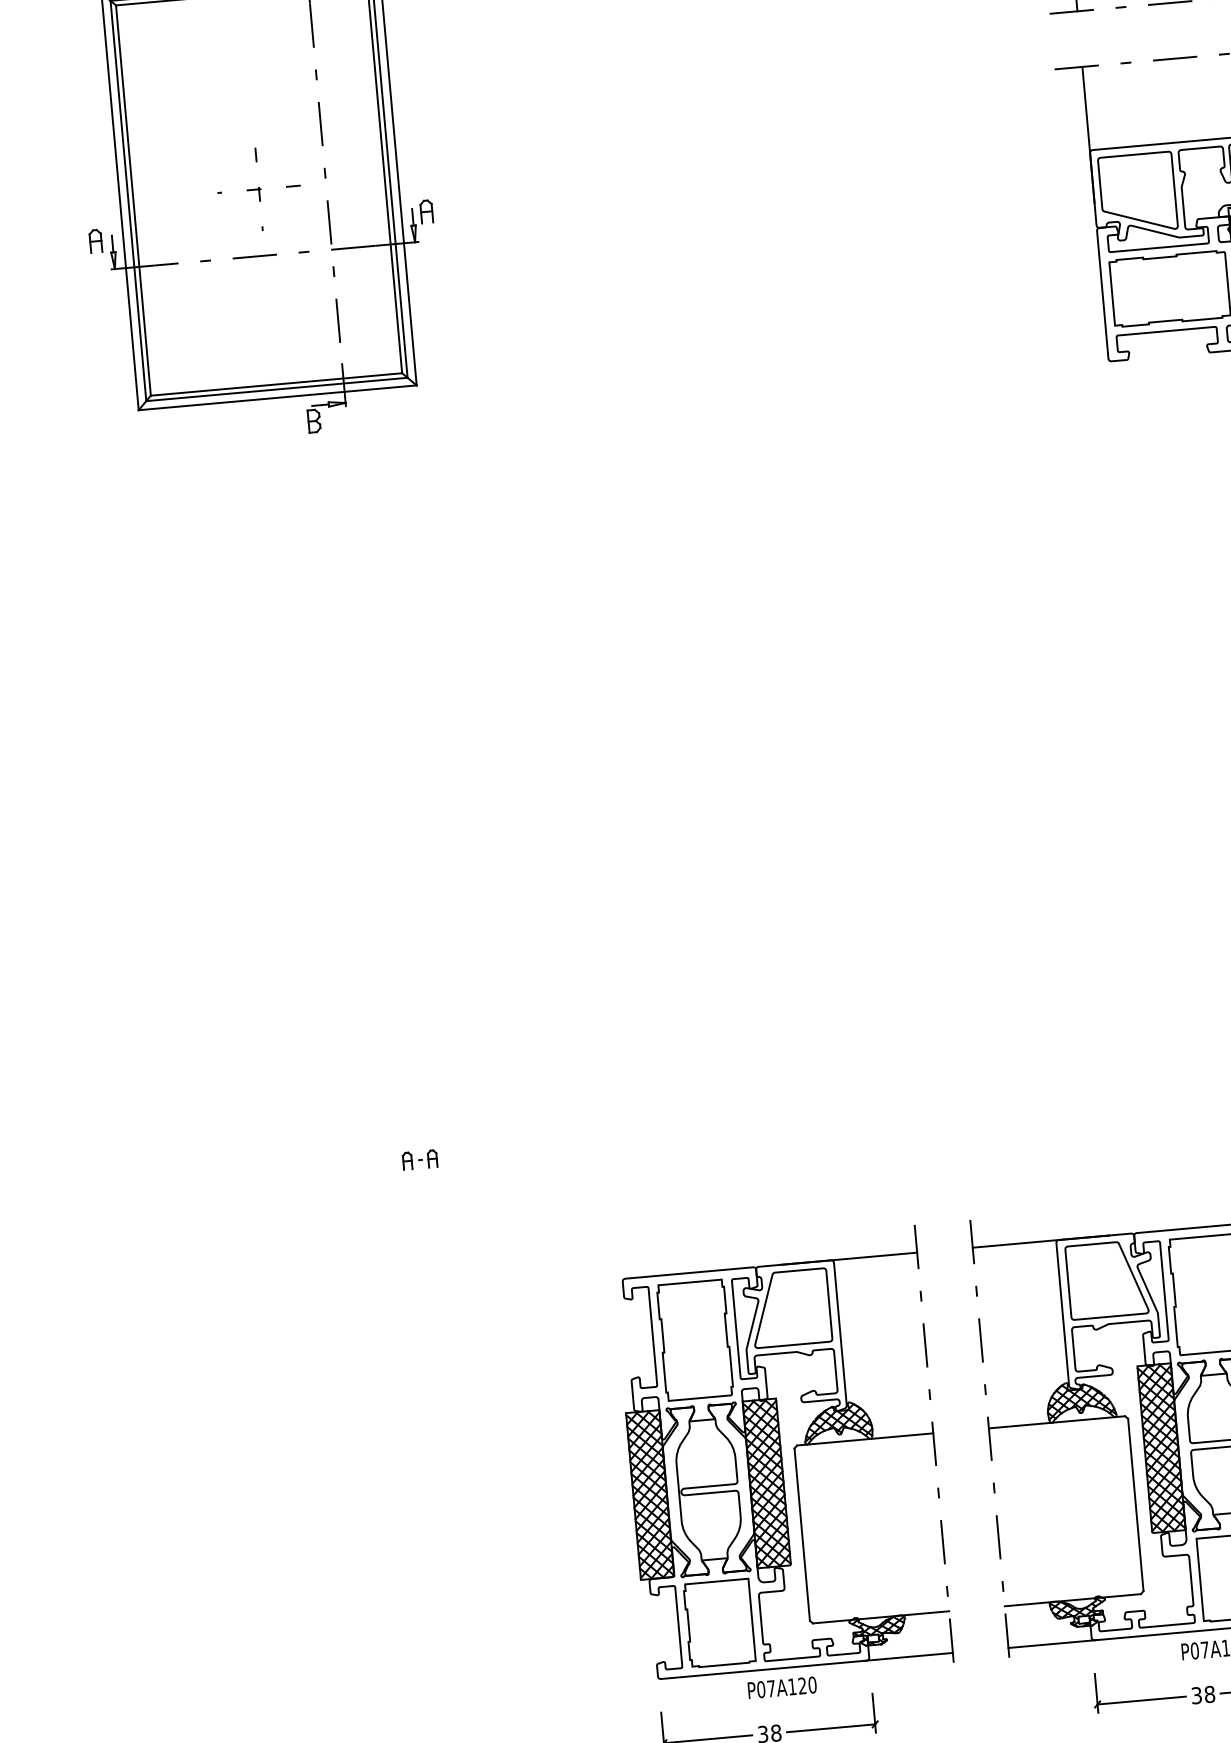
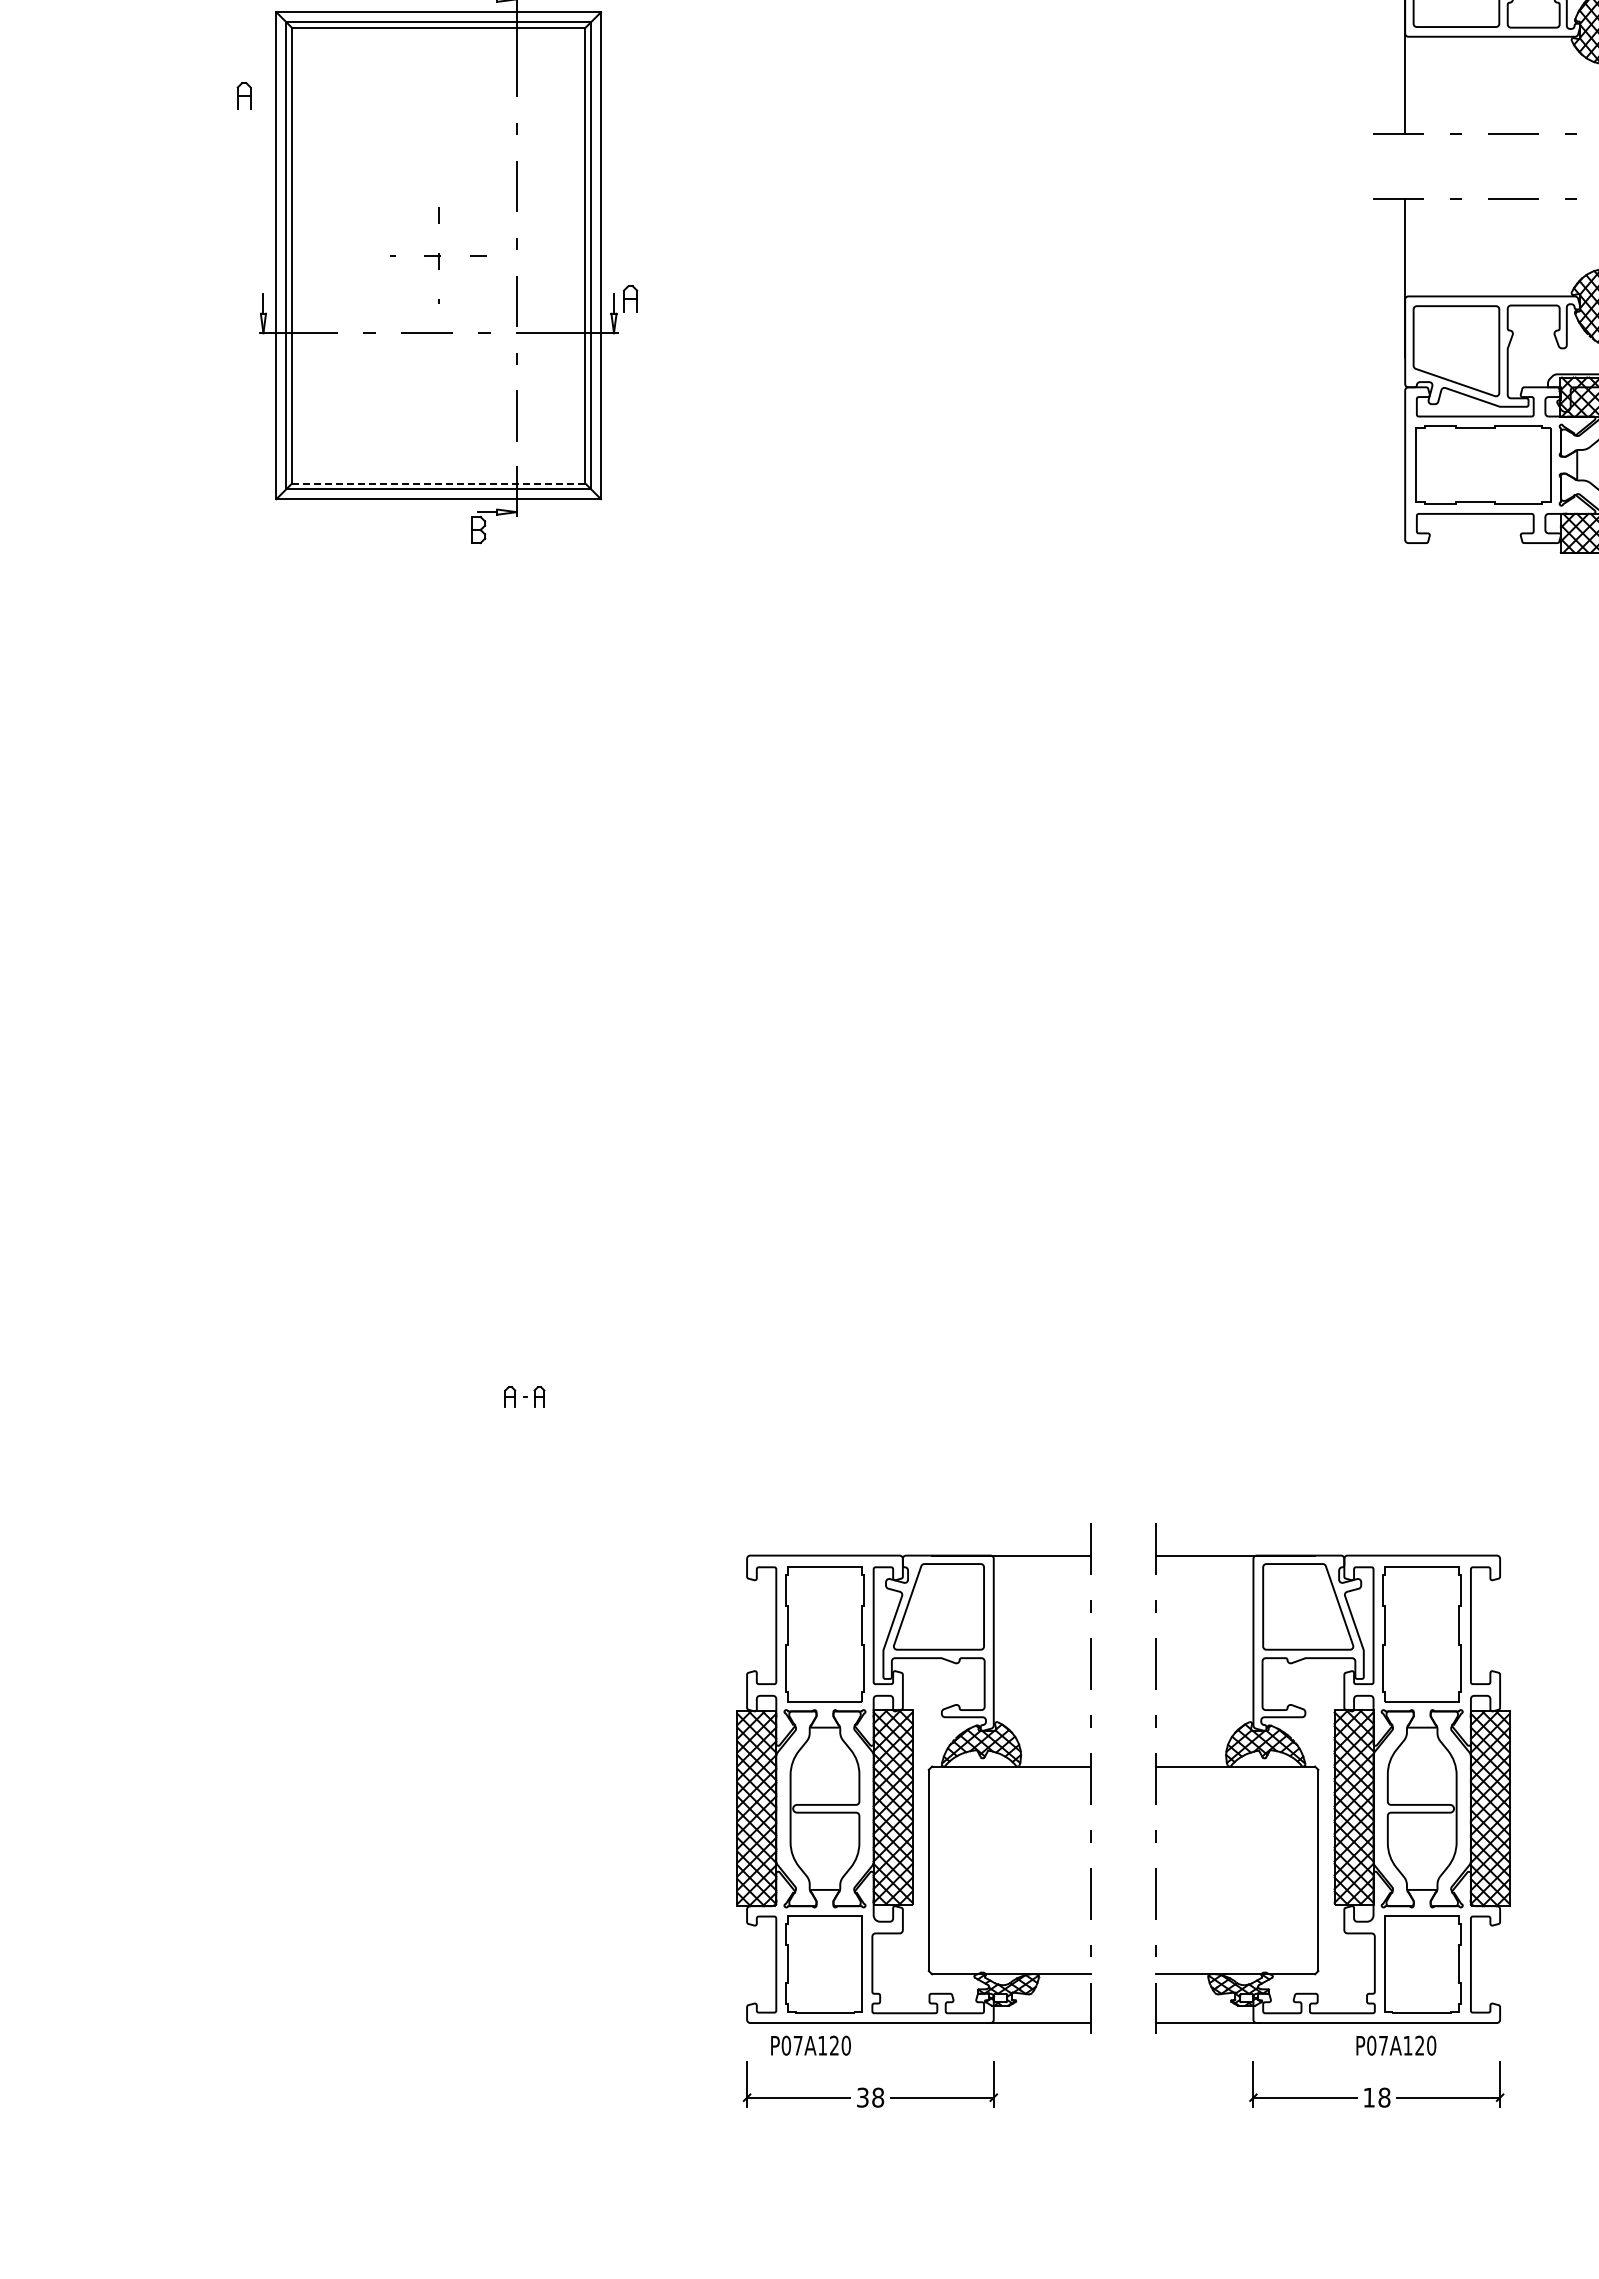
part: (95, 240) -> (243, 95), moved
line: (276, 384) -> (438, 483), solid -> dashed
text: (781, 1687) -> (810, 2045), moved
text: (1196, 1695) -> (1368, 2097), 38 -> 18

